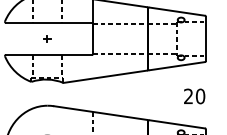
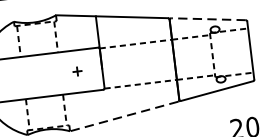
line: (176, 11) -> (207, 19), solid -> dashed
part: (47, 38) -> (77, 70), moved
line: (104, 76) -> (123, 116), solid -> dashed

